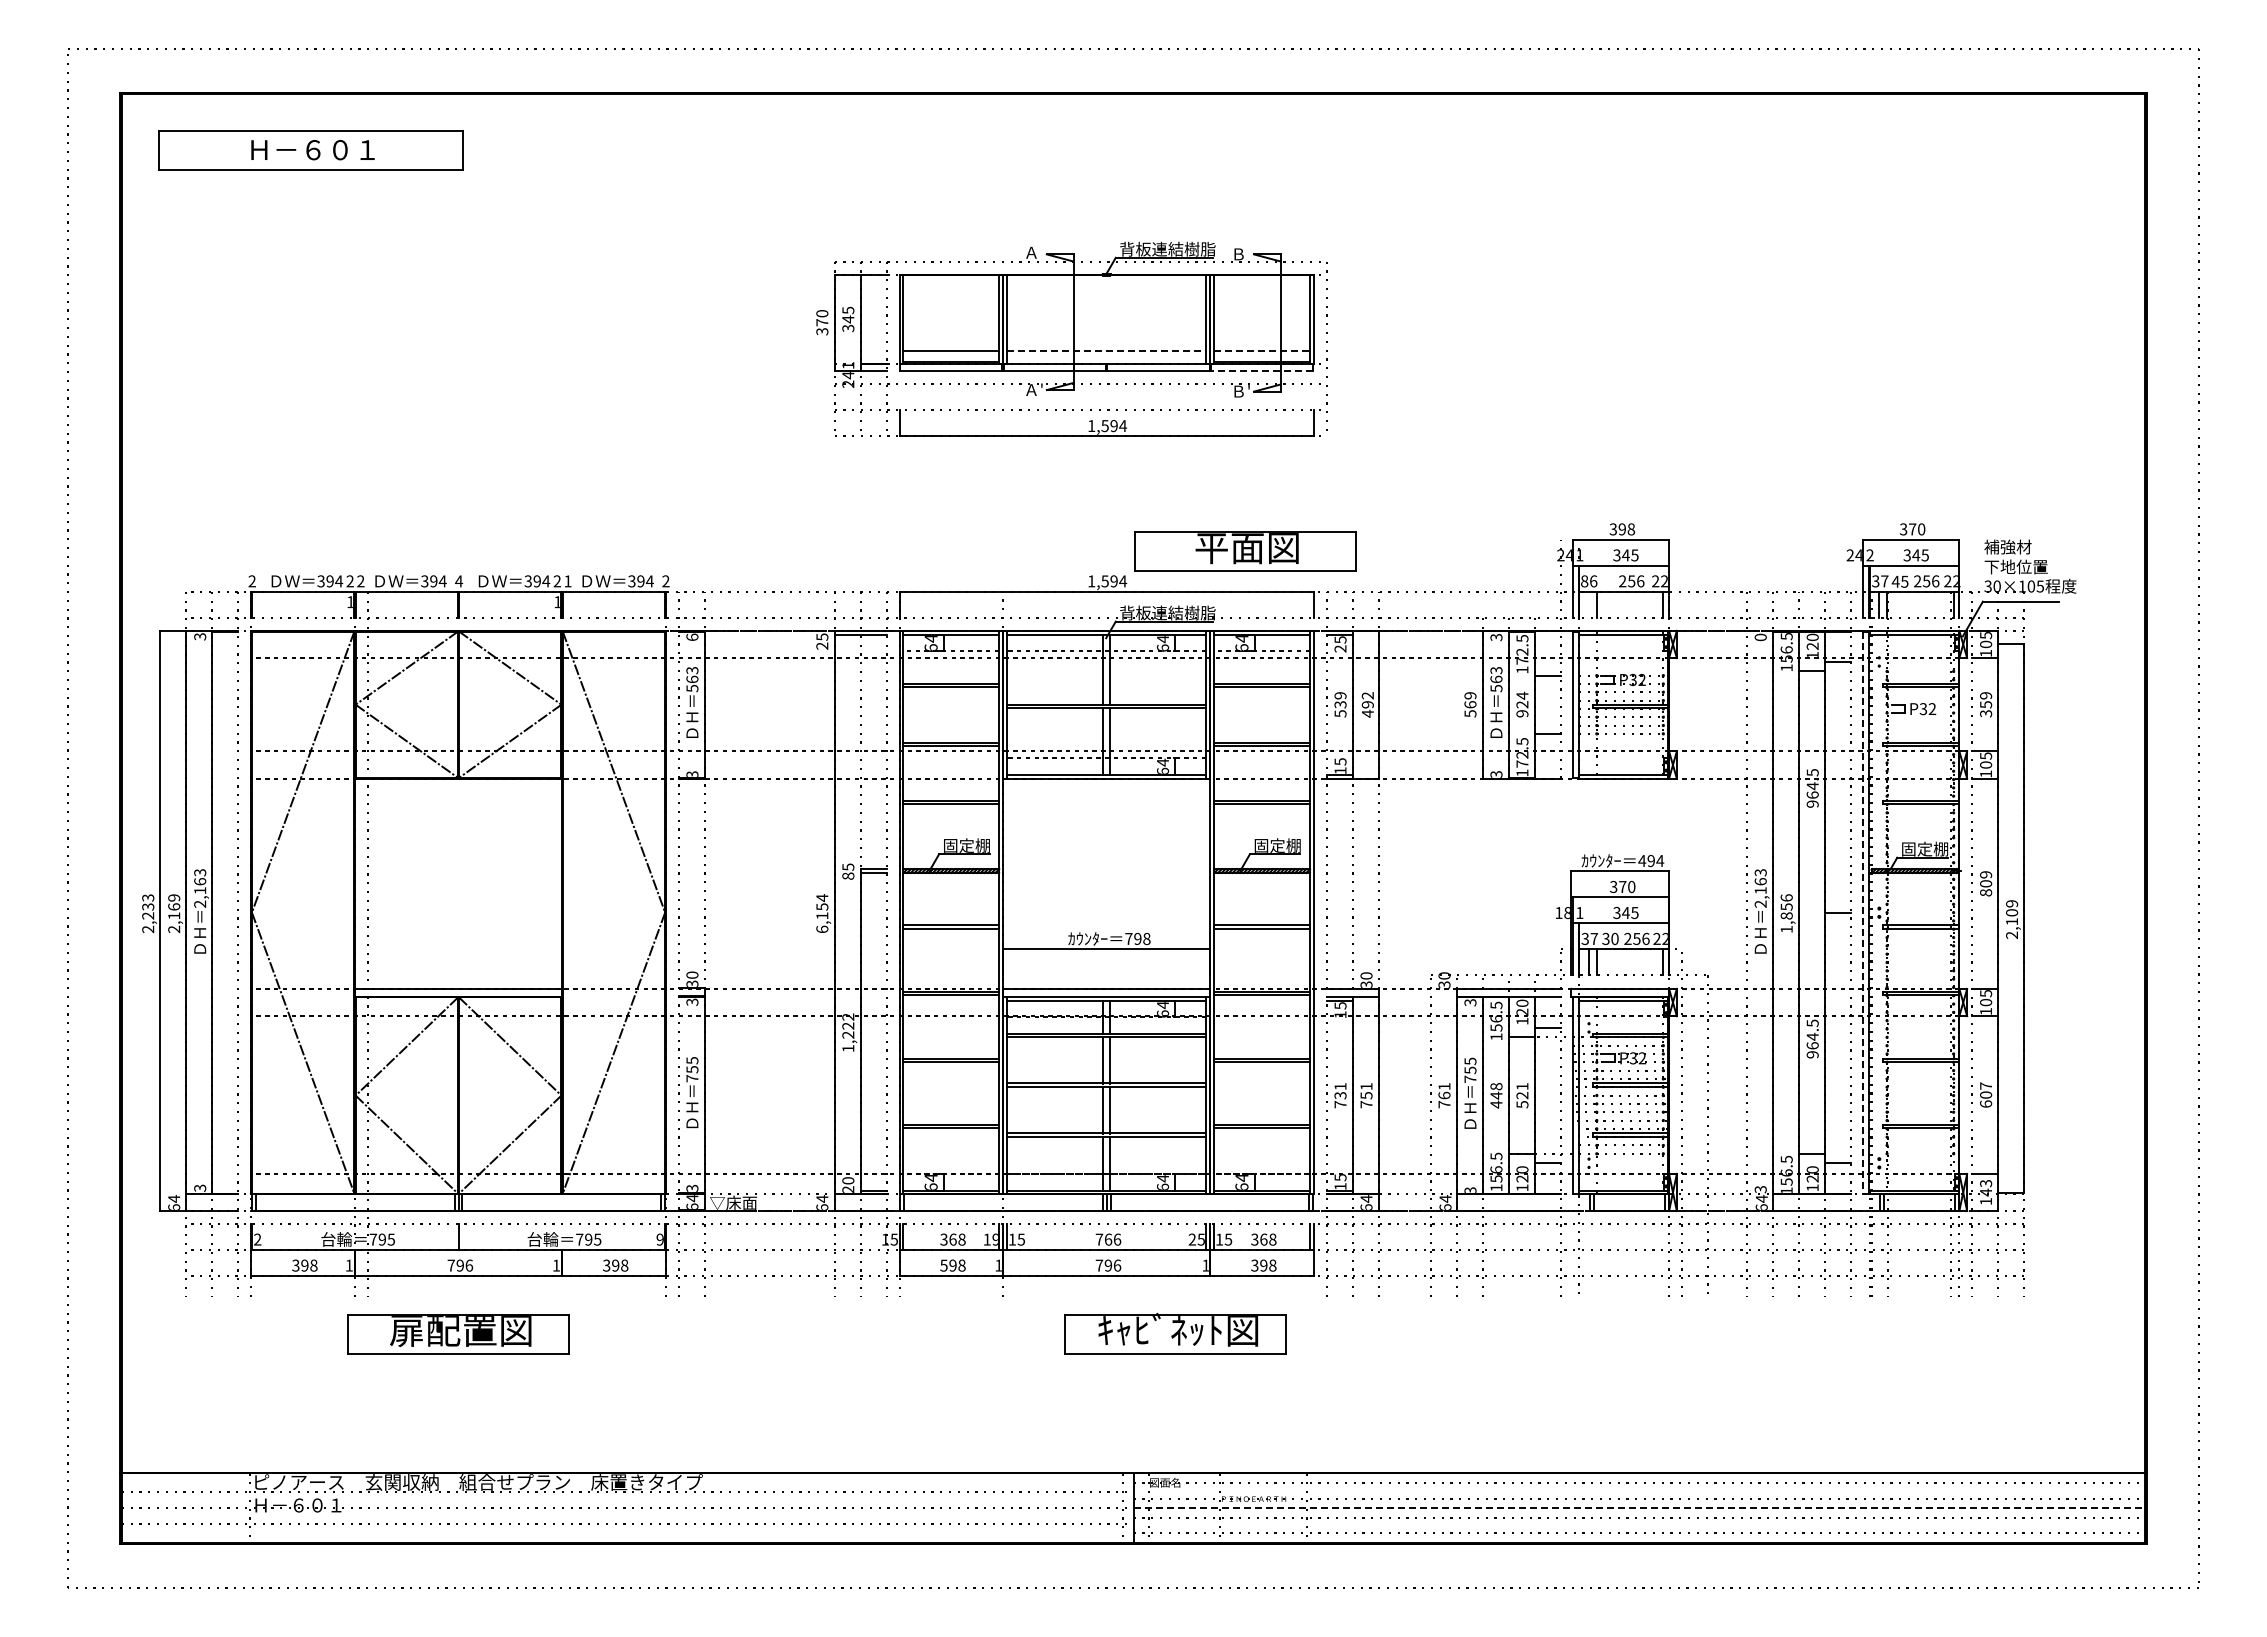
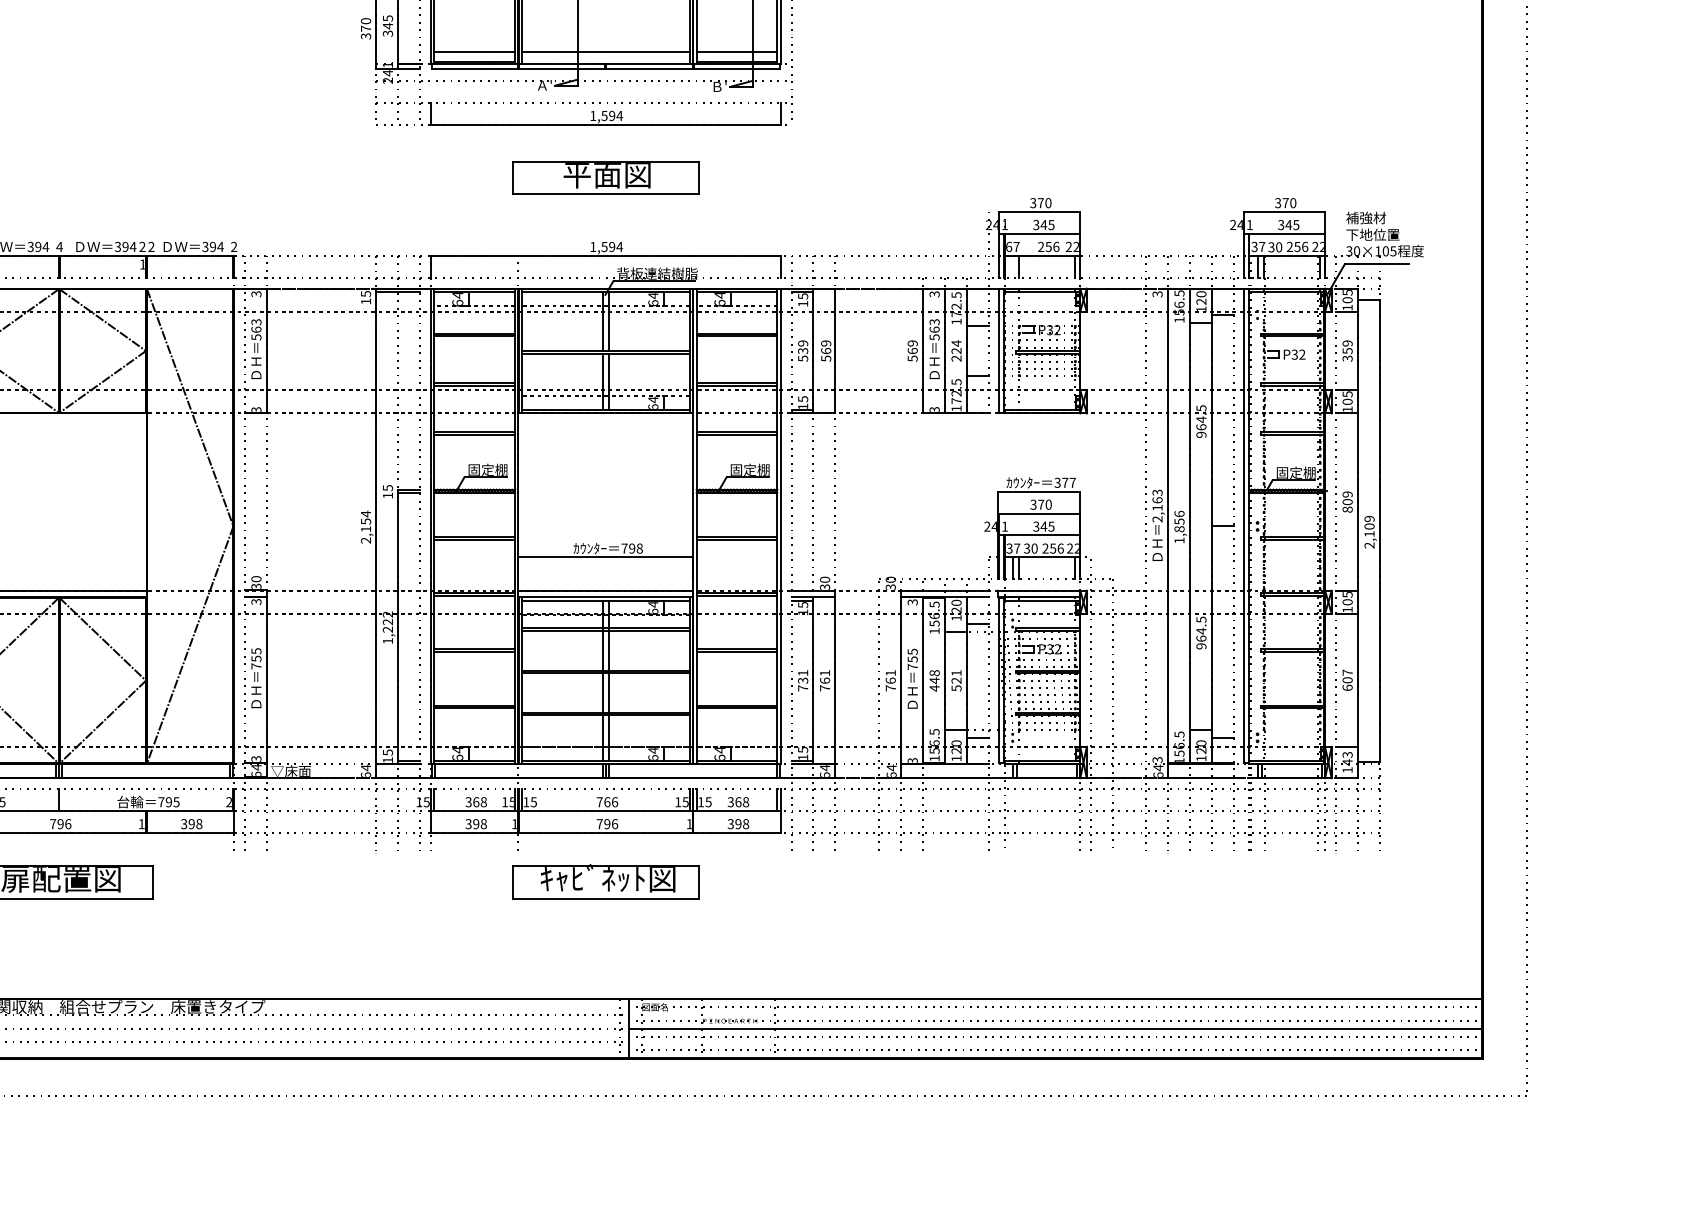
line: (1106, 350) -> (605, 52), dashed -> solid
line: (1262, 350) -> (737, 52), dashed -> solid
line: (1261, 370) -> (736, 69), dashed -> solid
text: (1626, 529) -> (1044, 203), 398 -> 370
part: (1245, 551) -> (605, 177), moved
text: (1869, 555) -> (1249, 225), 2 -> 1
text: (567, 581) -> (151, 247), 1 -> 2
text: (1589, 581) -> (1013, 247), 86 -> 67
text: (1899, 581) -> (1274, 247), 45 -> 30
text: (692, 637) -> (256, 294), 6 -> 3
text: (1760, 637) -> (1157, 294), 0 -> 3
text: (822, 645) -> (366, 301), 25 -> 15
text: (1340, 648) -> (803, 303), 25 -> 15
text: (1367, 704) -> (825, 350), 492 -> 569
text: (1522, 713) -> (956, 358), 924 -> 224
text: (1651, 860) -> (1065, 482), 494 -> 377
text: (848, 875) -> (388, 495), 85 -> 15
text: (1562, 912) -> (990, 526), 18 -> 24
line: (1863, 913) -> (1244, 527), dashed -> solid
text: (822, 929) -> (366, 540), 6,154 -> 2,154
text: (1366, 1095) -> (825, 680), 751 -> 761
text: (848, 1184) -> (388, 755), 20 -> 15
text: (659, 1239) -> (228, 802), 9 -> 2
text: (994, 1239) -> (511, 802), 19 -> 15
text: (1191, 1239) -> (677, 802), 25 -> 15
text: (943, 1264) -> (468, 823), 598 -> 398
part: (1175, 1333) -> (605, 881), moved
line: (1639, 1508) -> (1055, 1029), dashed -> solid

